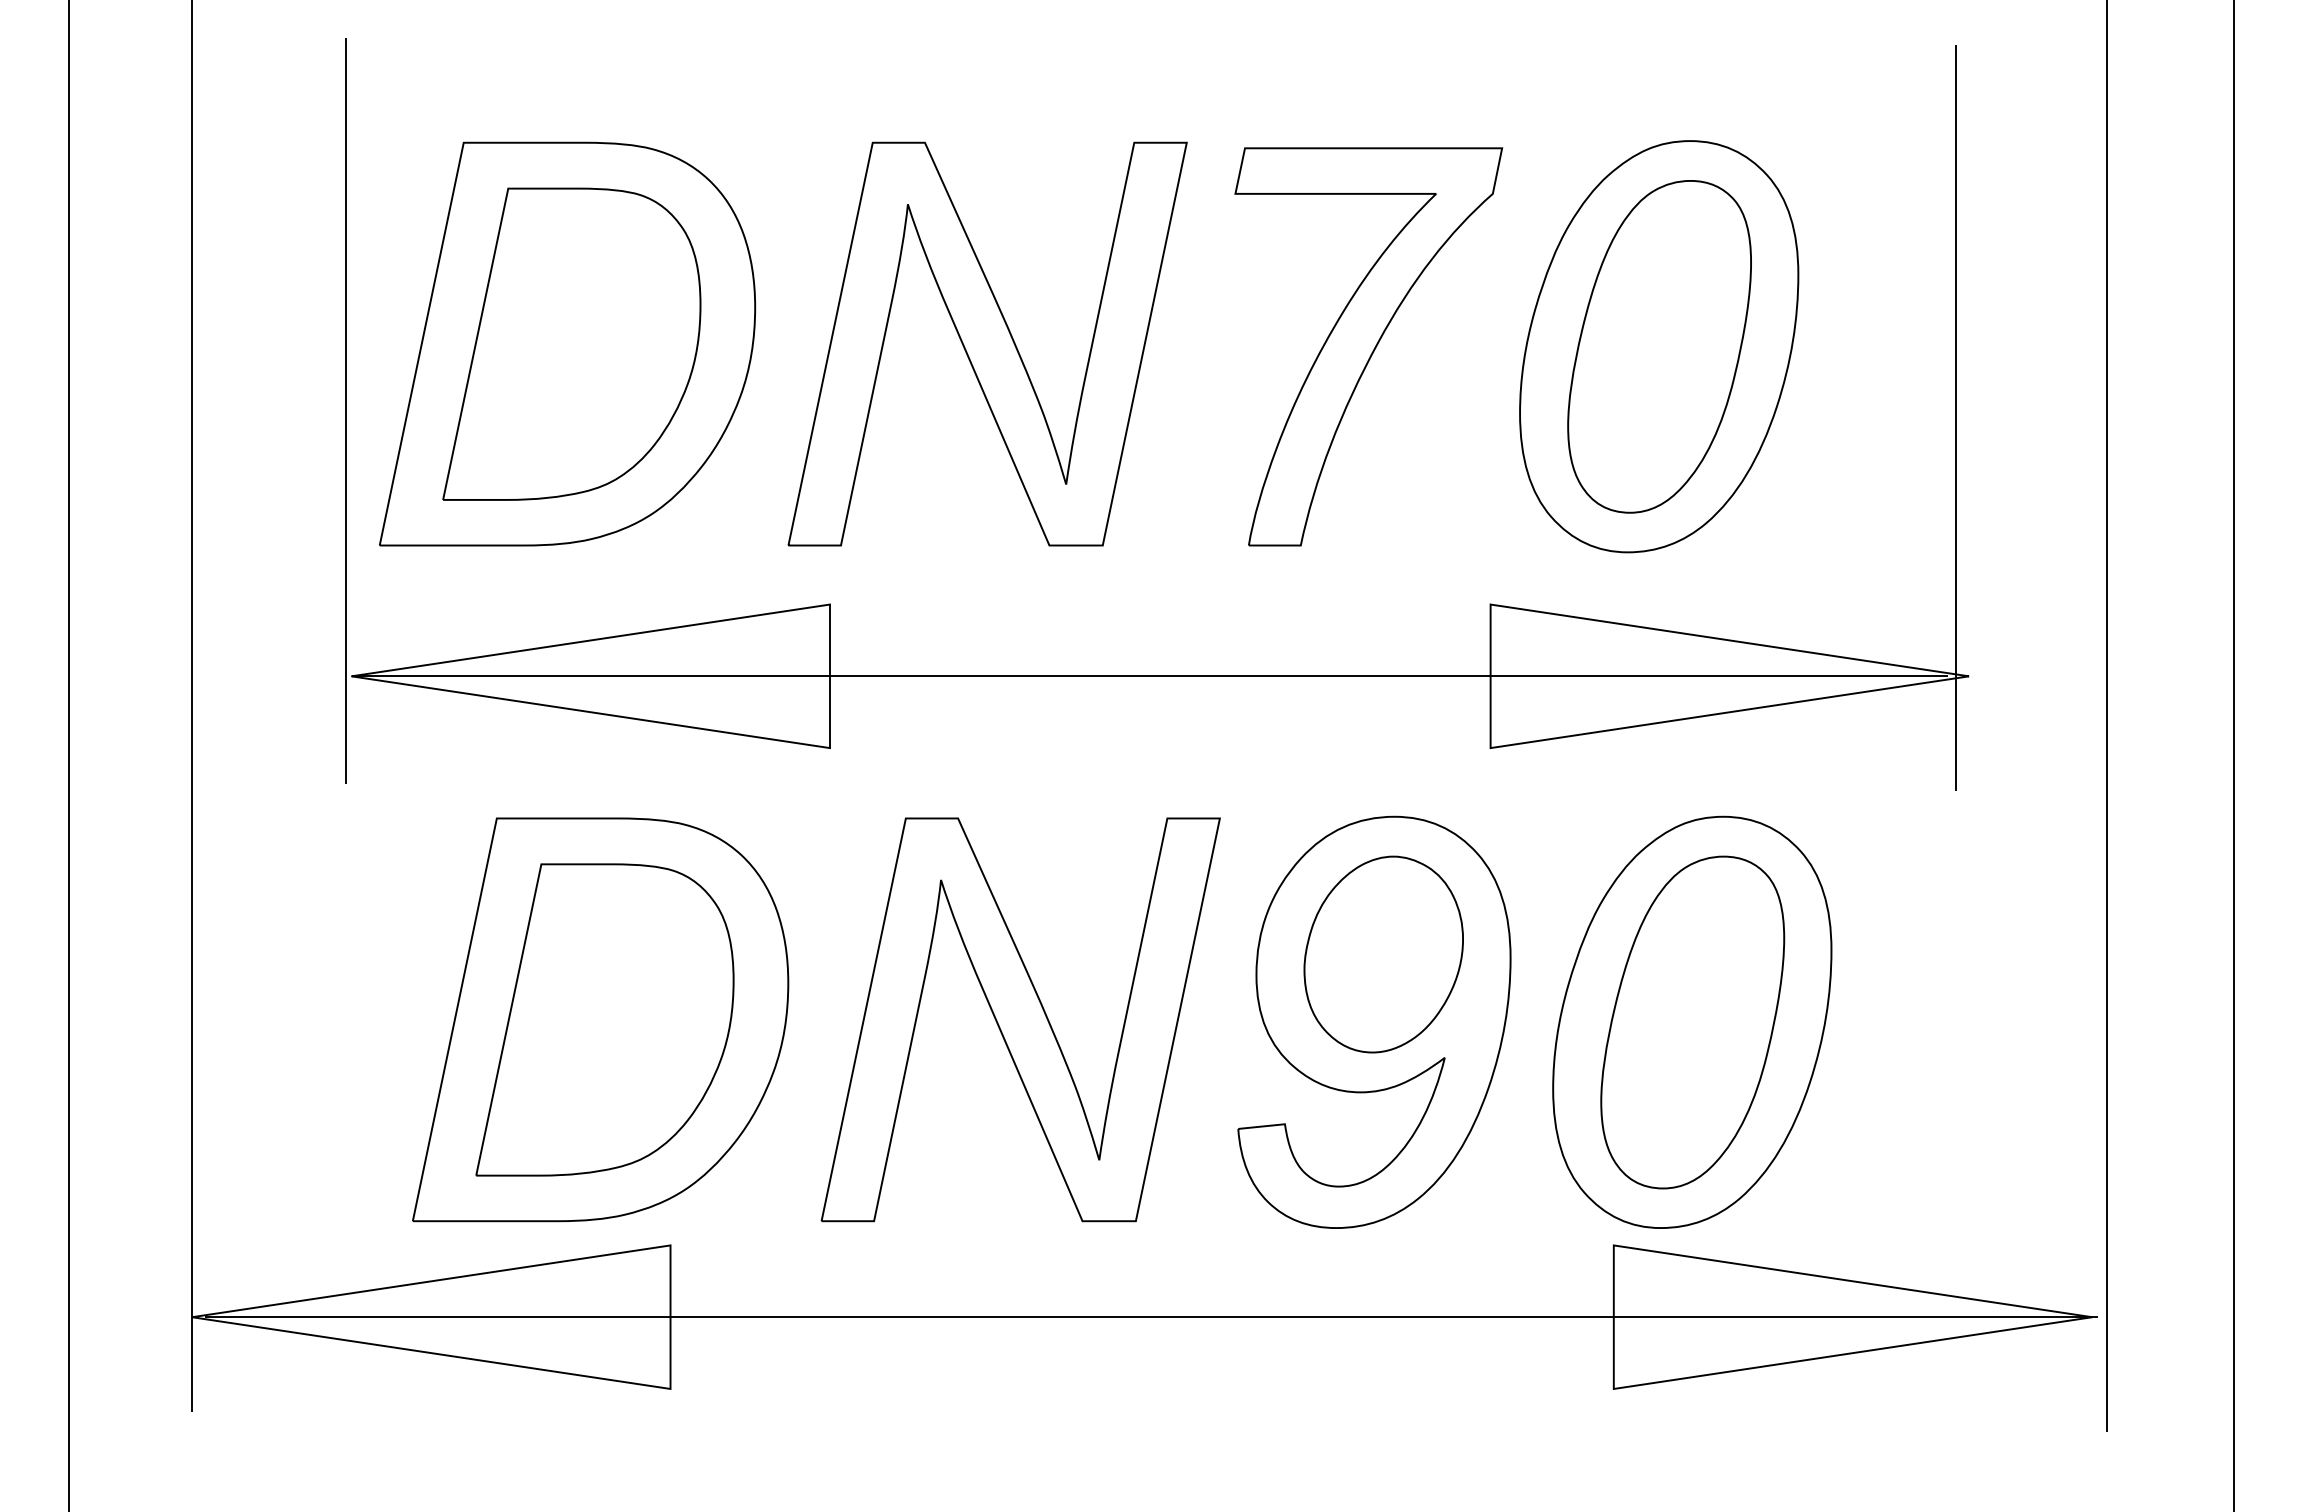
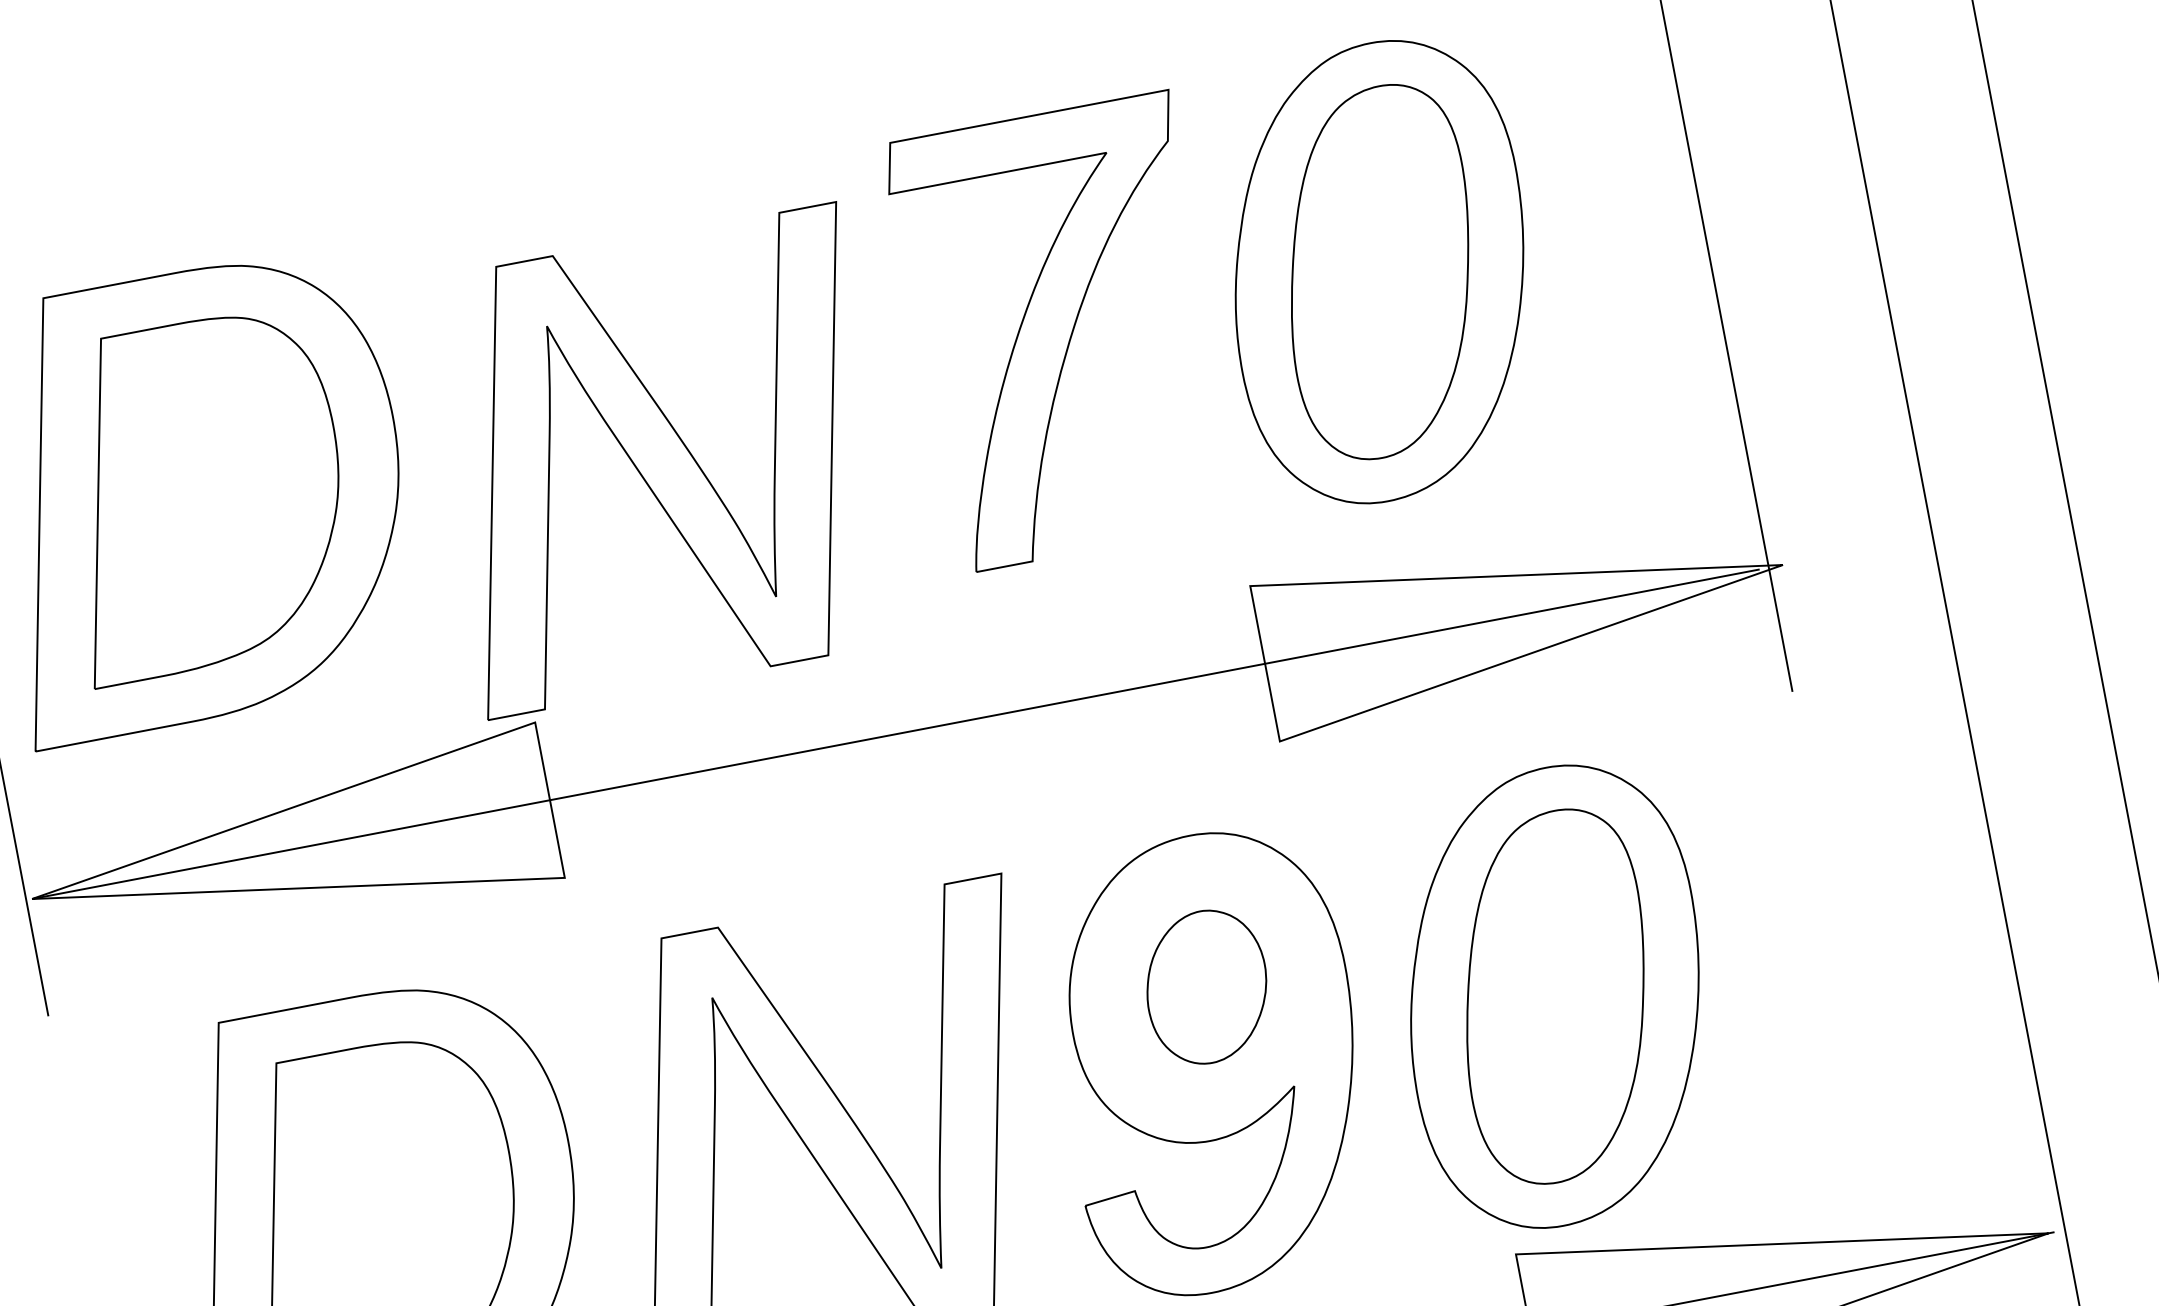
part: (987, 343) -> (661, 460), moved
part: (1383, 954) -> (1206, 987), size x0.7

